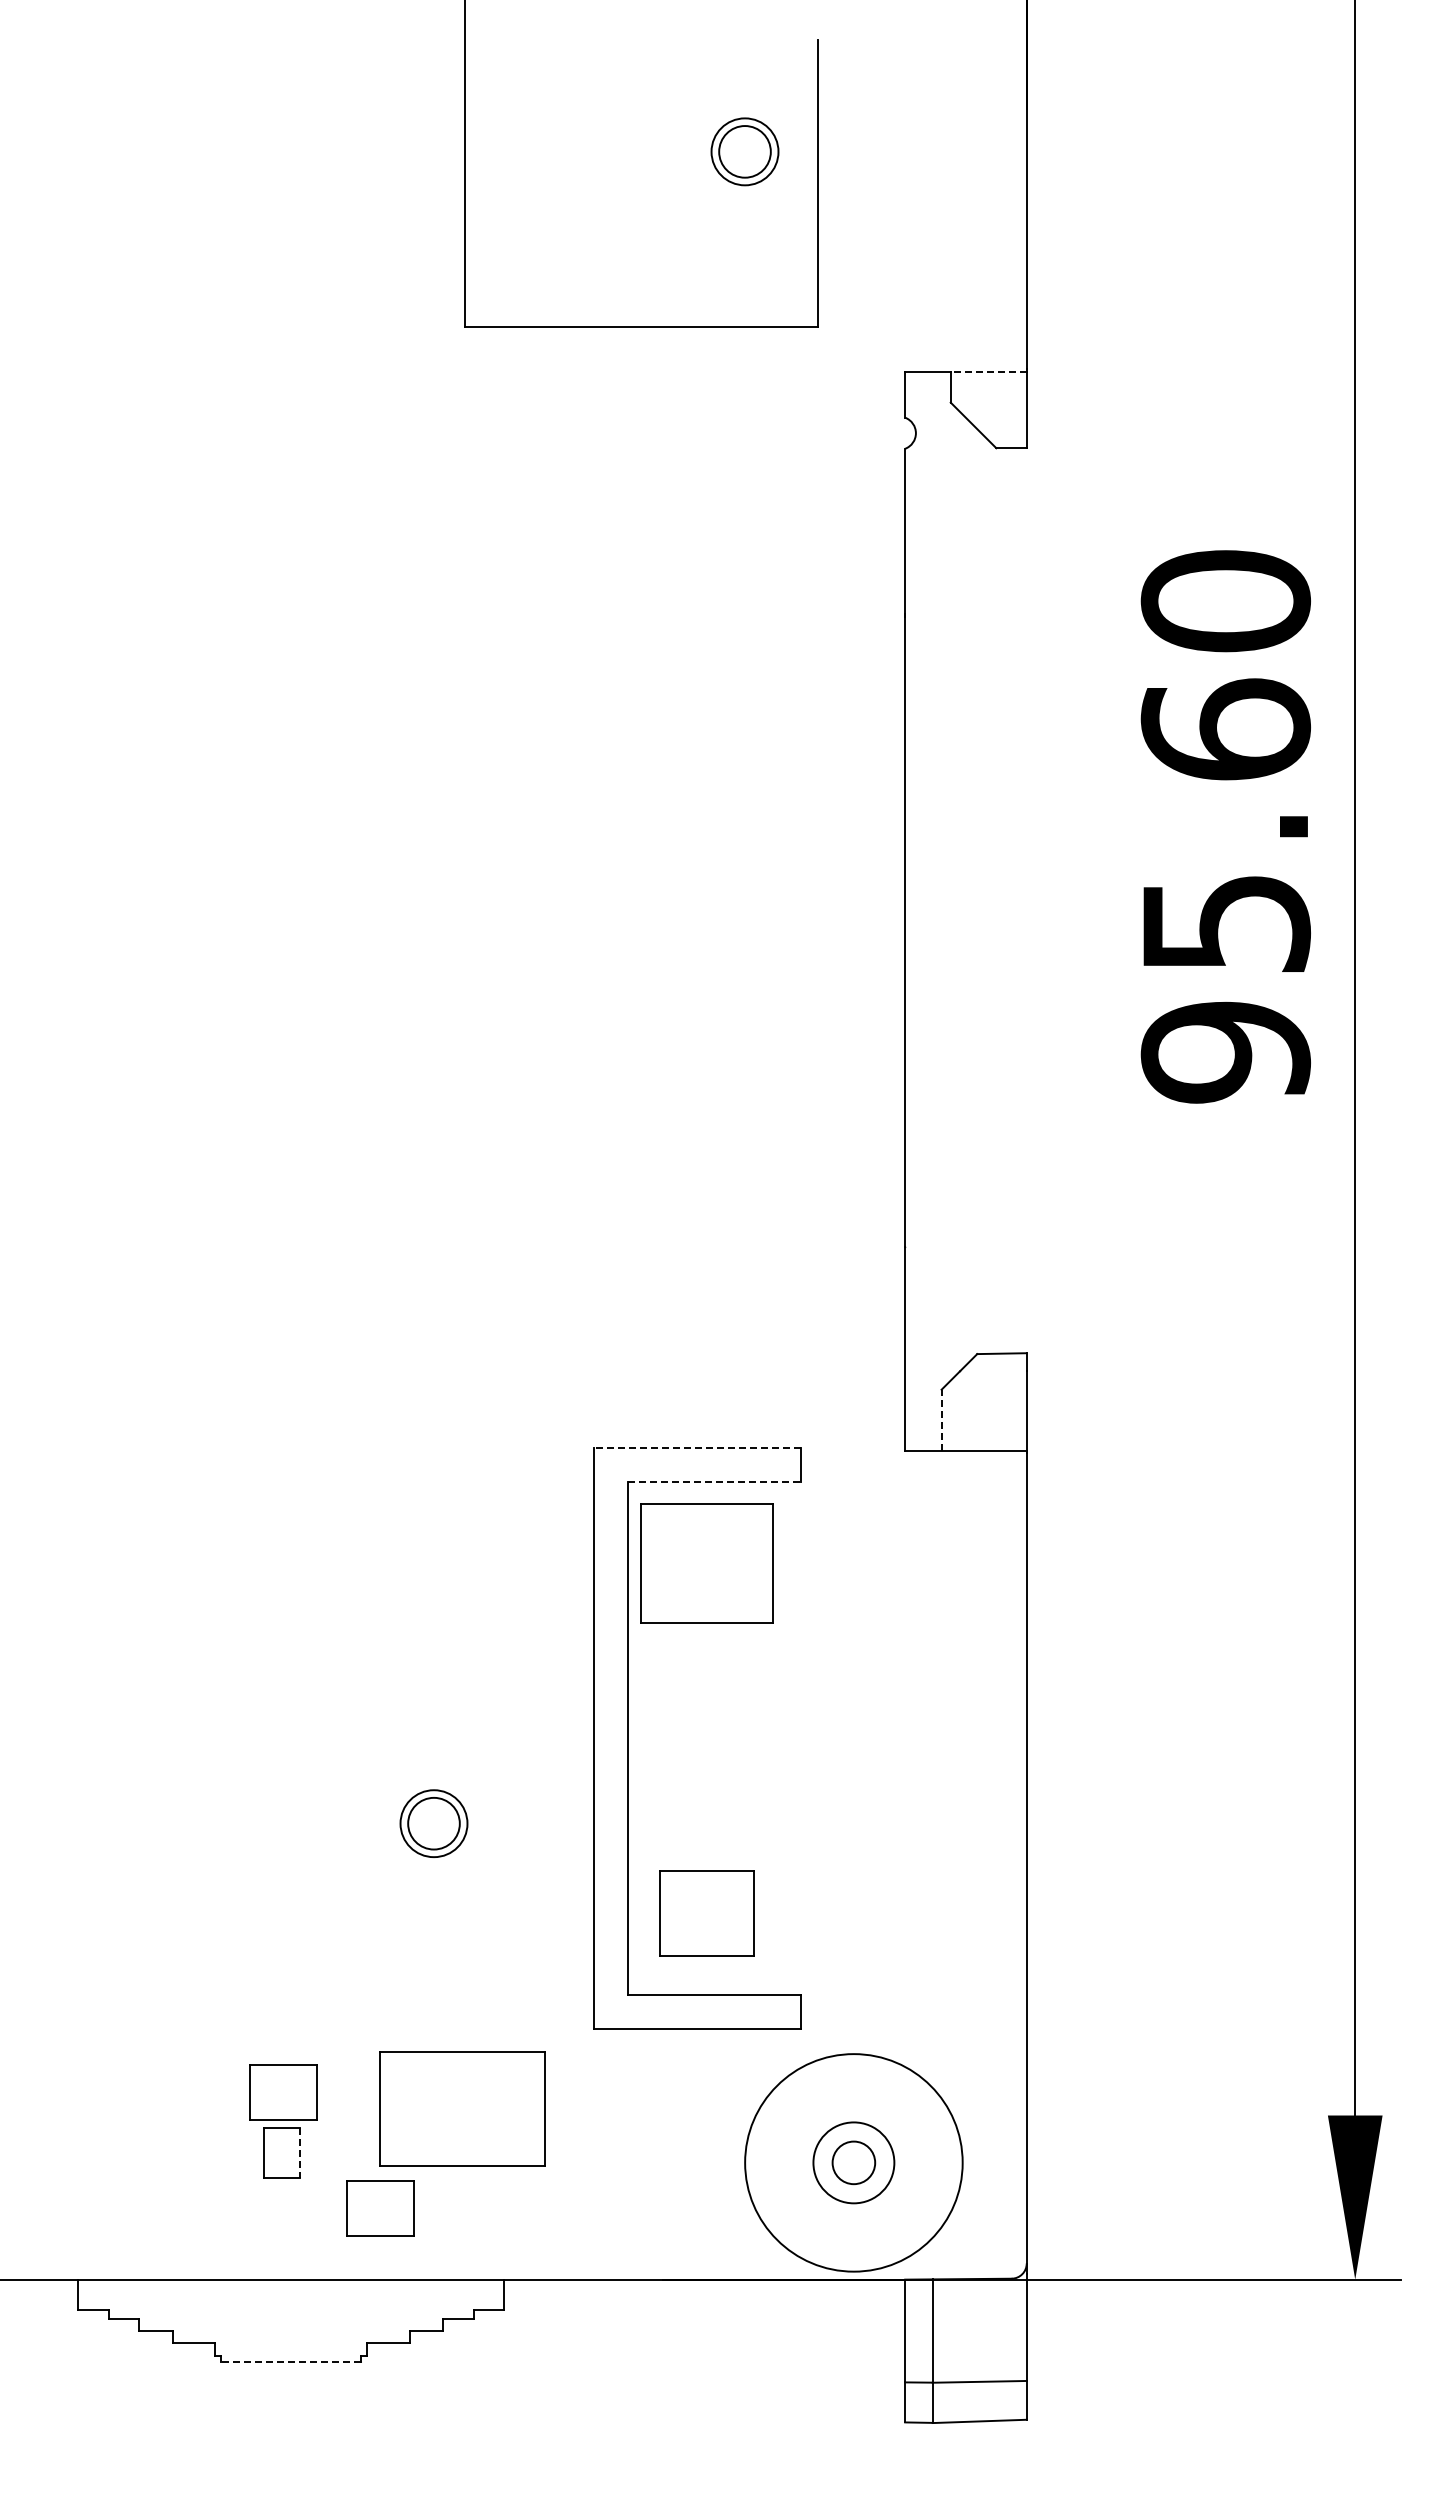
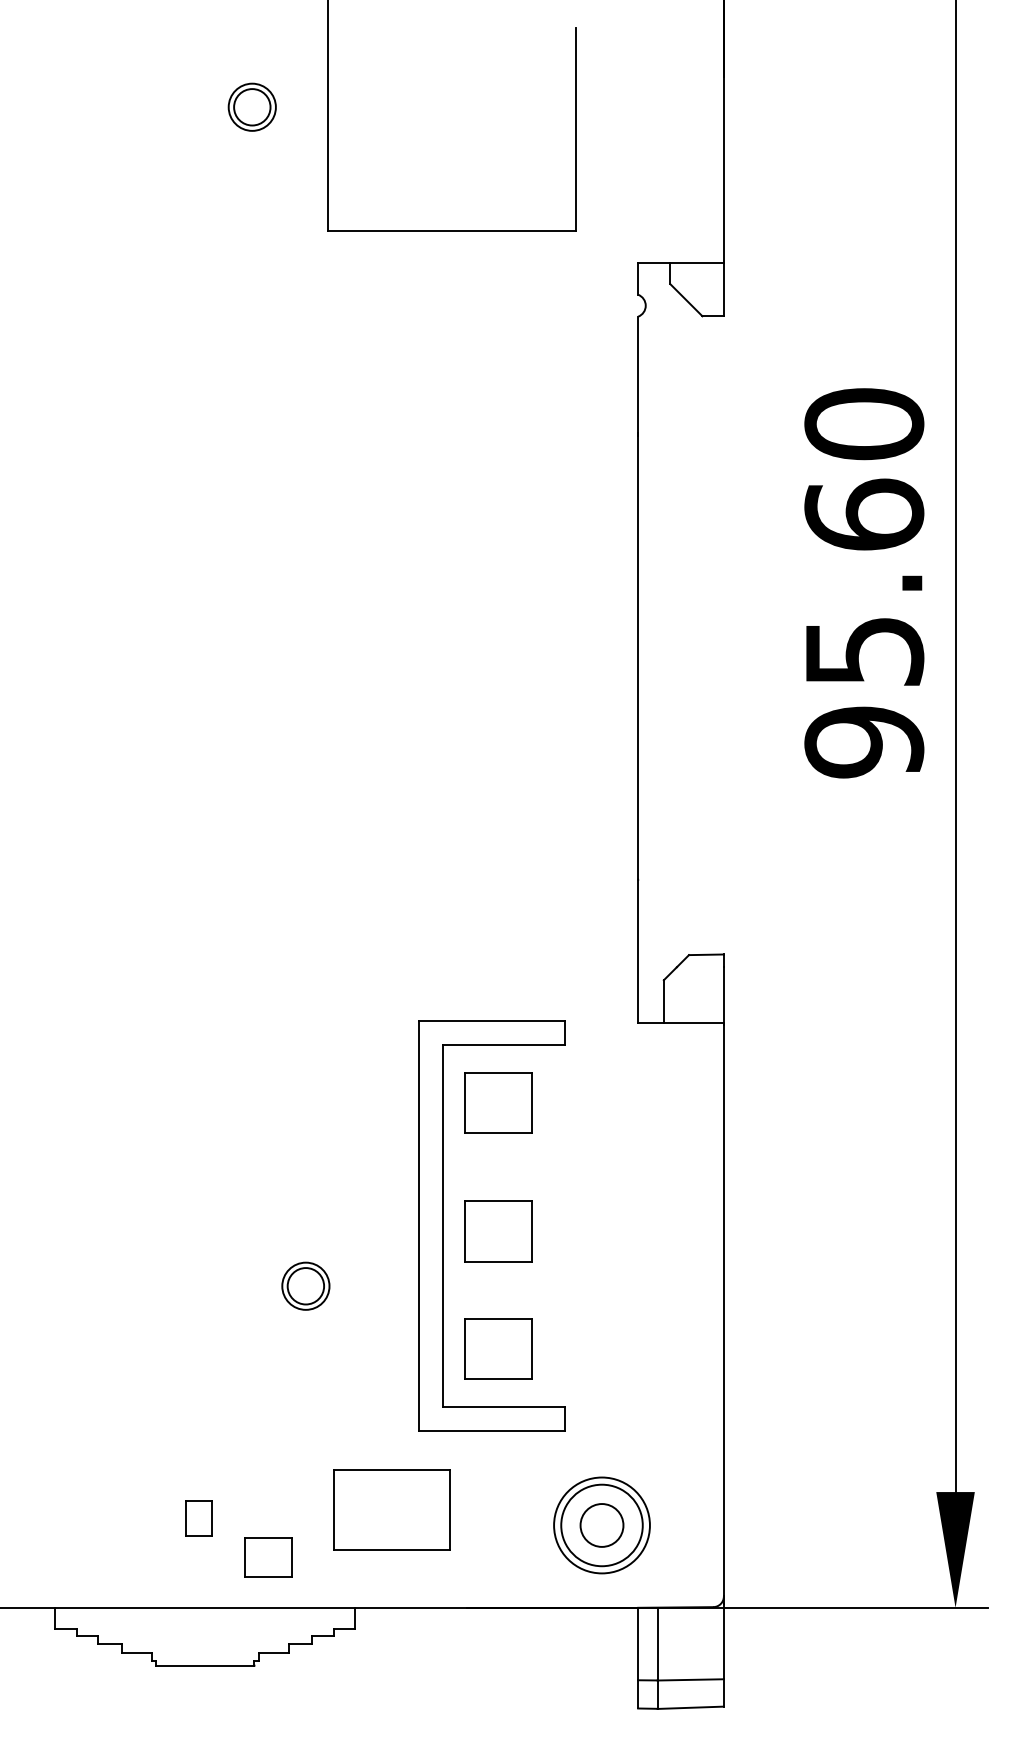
part: (744, 151) -> (251, 107), moved
line: (988, 372) -> (696, 262), dashed -> solid
line: (941, 1419) -> (663, 1001), dashed -> solid
line: (697, 1448) -> (491, 1021), dashed -> solid
line: (714, 1481) -> (503, 1044), dashed -> solid
part: (706, 1563) -> (498, 1102), size x0.71
part: (706, 1745) -> (498, 1231), added
part: (283, 2092) -> (199, 1475), removed
part: (462, 2108) -> (391, 1509), moved
line: (300, 2153) -> (211, 1518), dashed -> solid
circle: (853, 2162) -> (601, 1525), size x0.62
circle: (853, 2162) -> (601, 1525), size x1.43
circle: (853, 2162) -> (601, 1525), size x1.43
line: (291, 2361) -> (205, 1665), dashed -> solid

